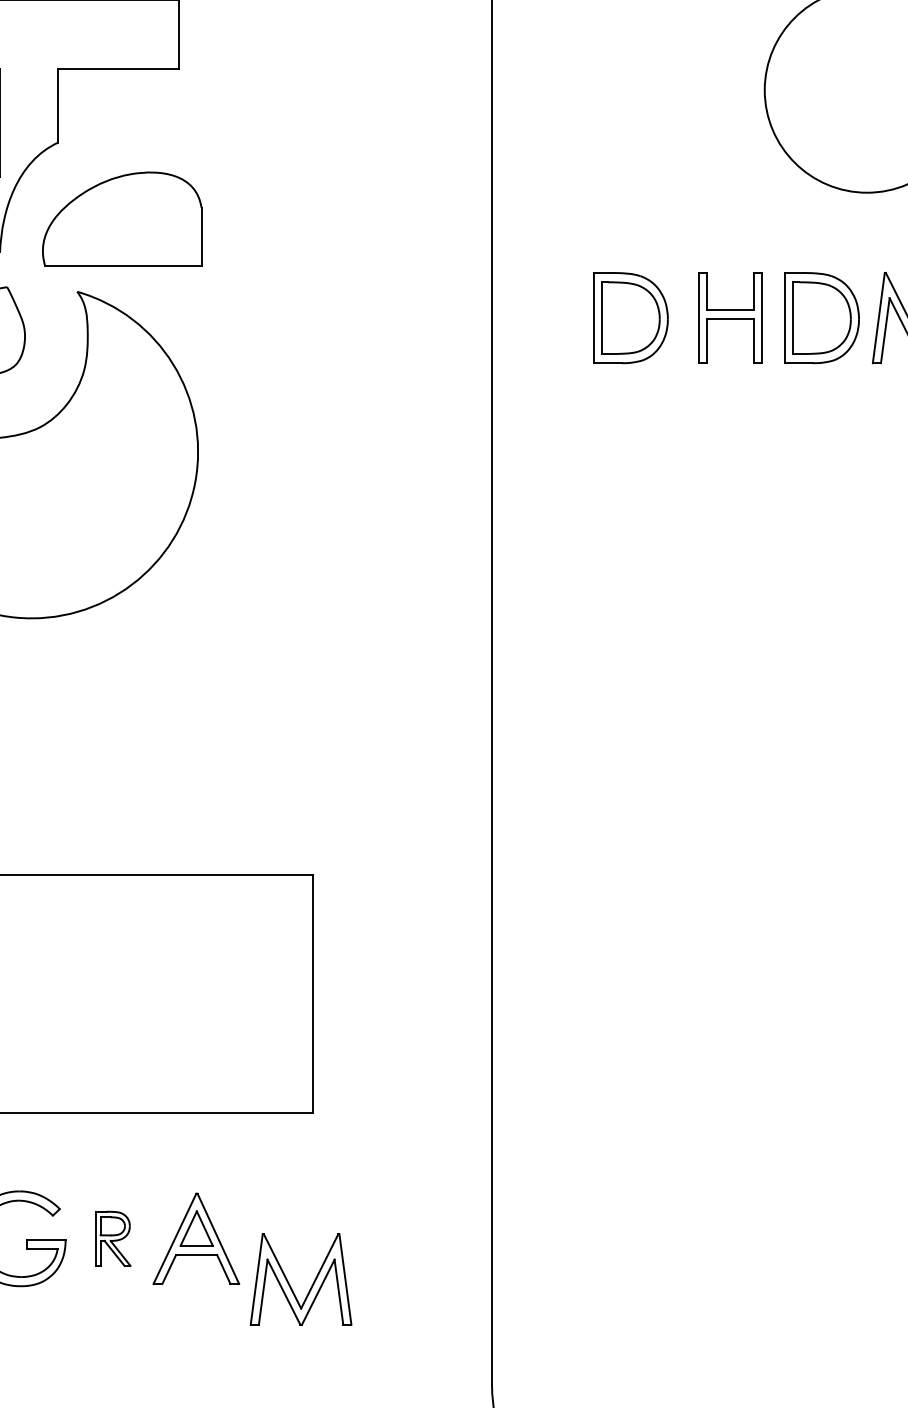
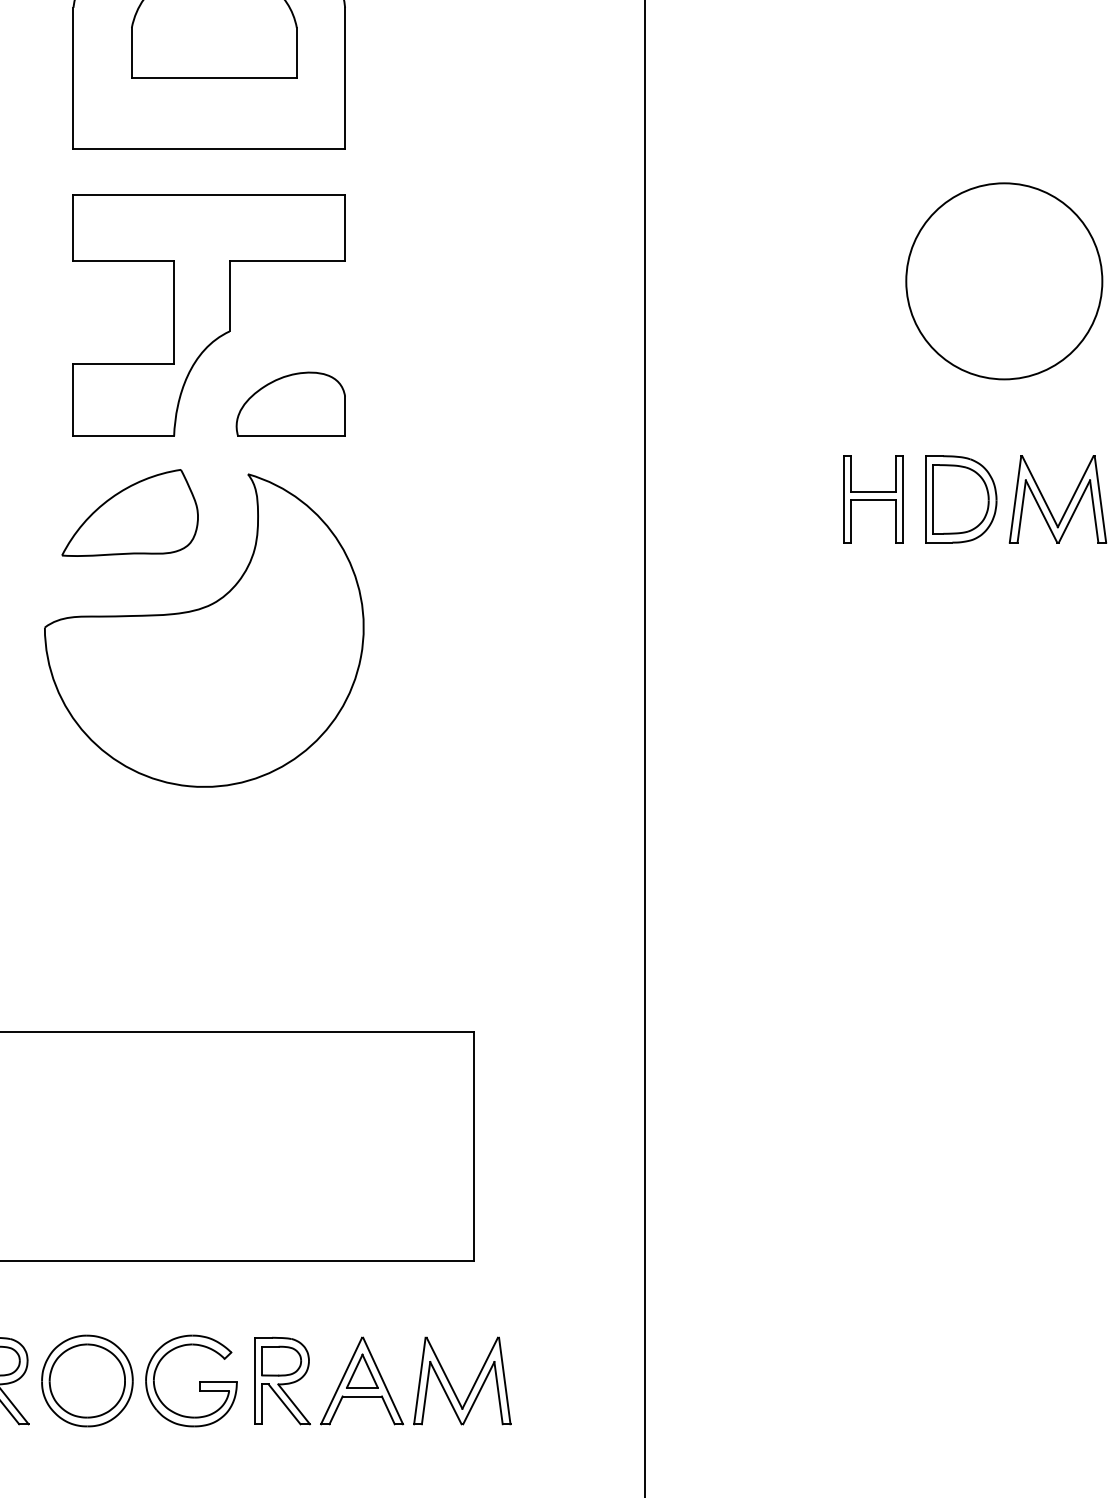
part: (121, 217) -> (290, 403), size x0.71
part: (631, 318) -> (778, 499), removed
part: (113, 1238) -> (282, 1380), size x1.67
part: (290, 1285) -> (452, 1386), moved

